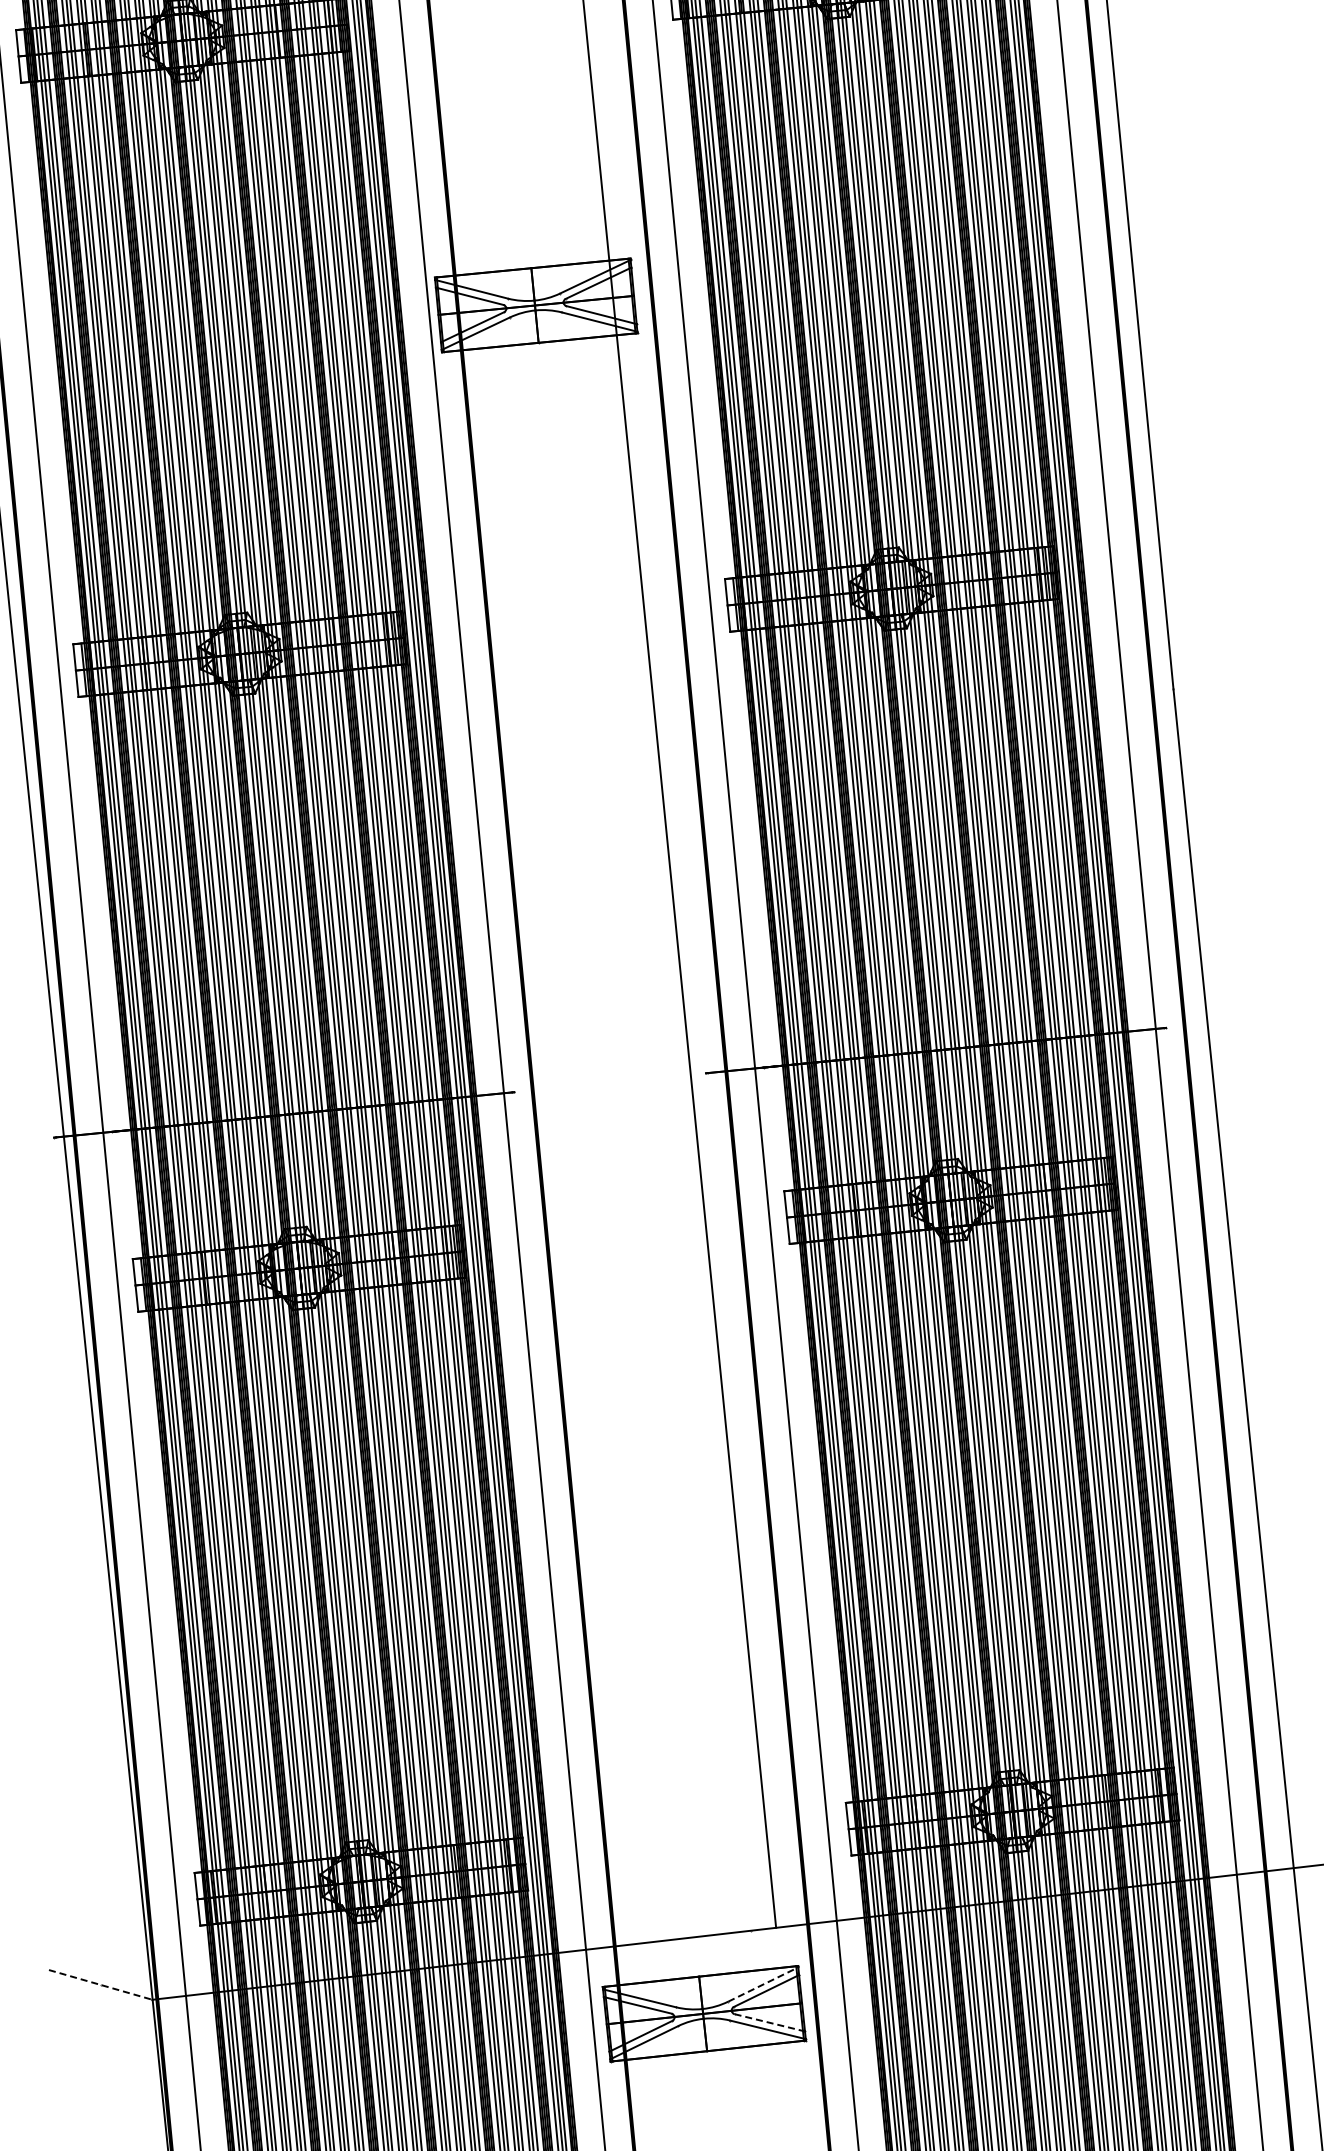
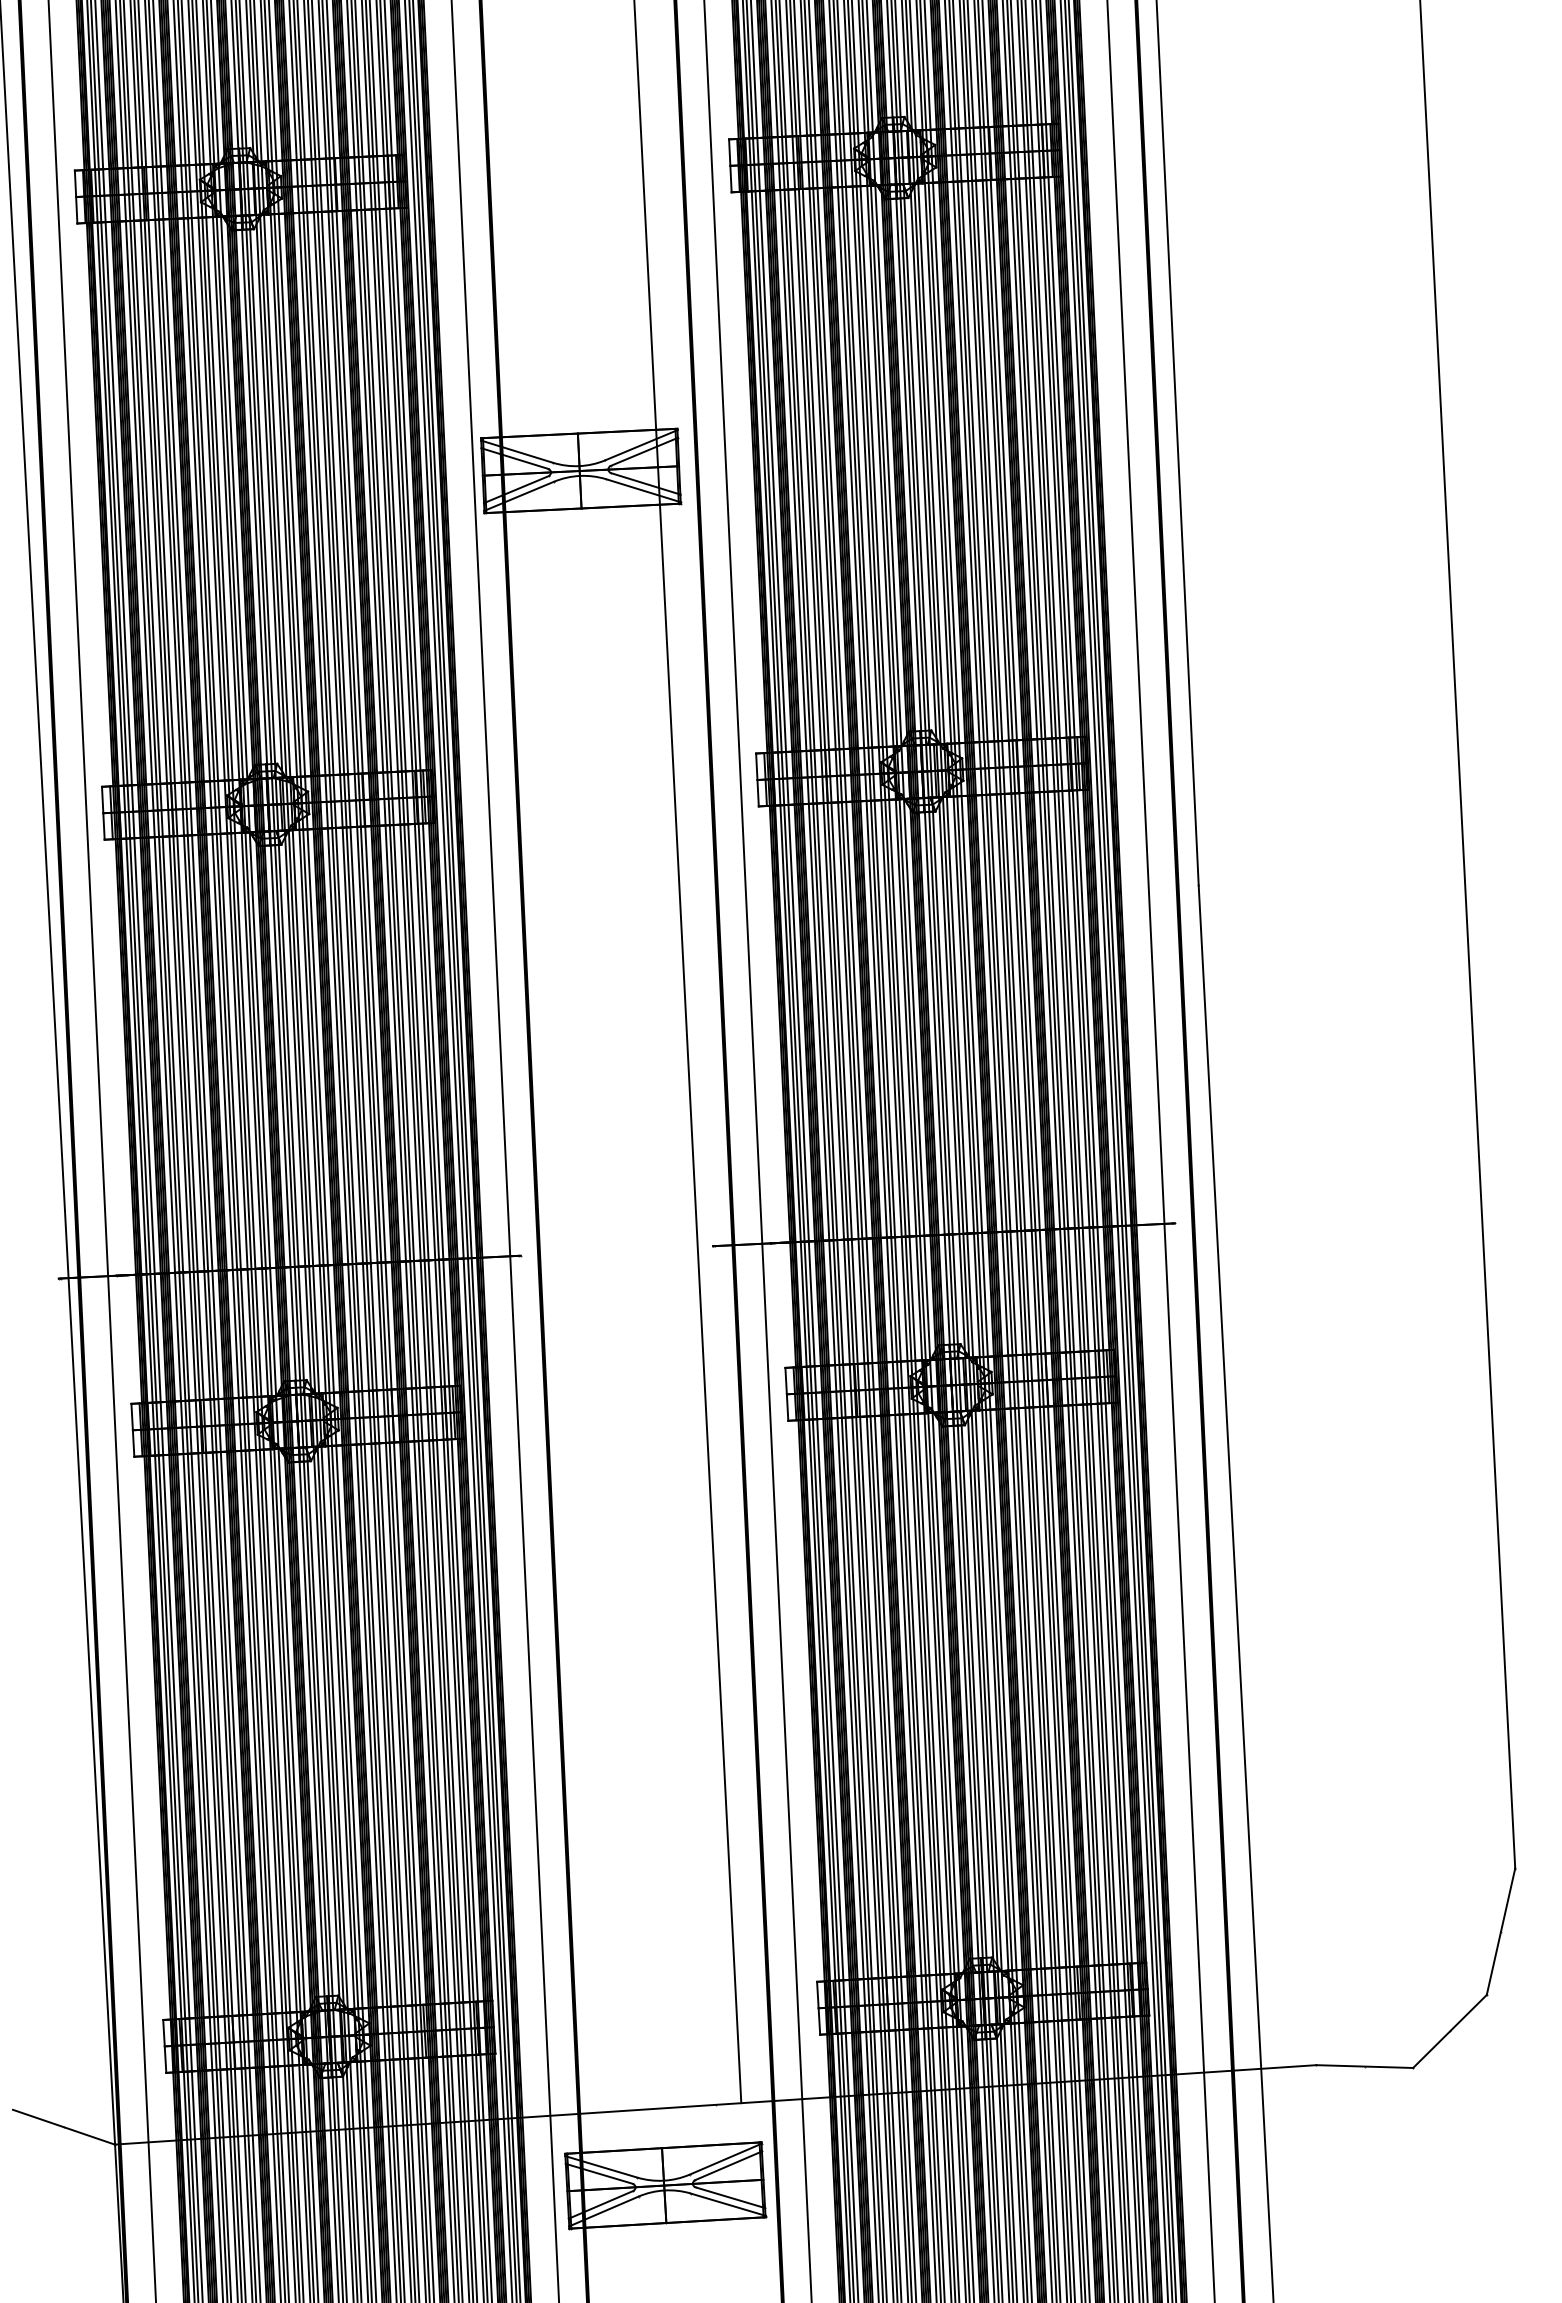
line: (764, 1983) -> (726, 2158), dashed -> solid
line: (100, 1985) -> (63, 2127), dashed -> solid
line: (769, 2022) -> (730, 2197), dashed -> solid

